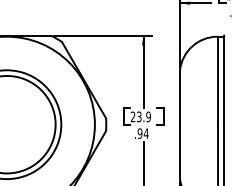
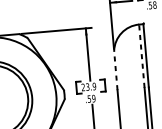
line: (217, 80) -> (141, 56), solid -> dashed
line: (180, 97) -> (116, 70), solid -> dashed
text: (142, 133) -> (91, 98), .94 -> .59

